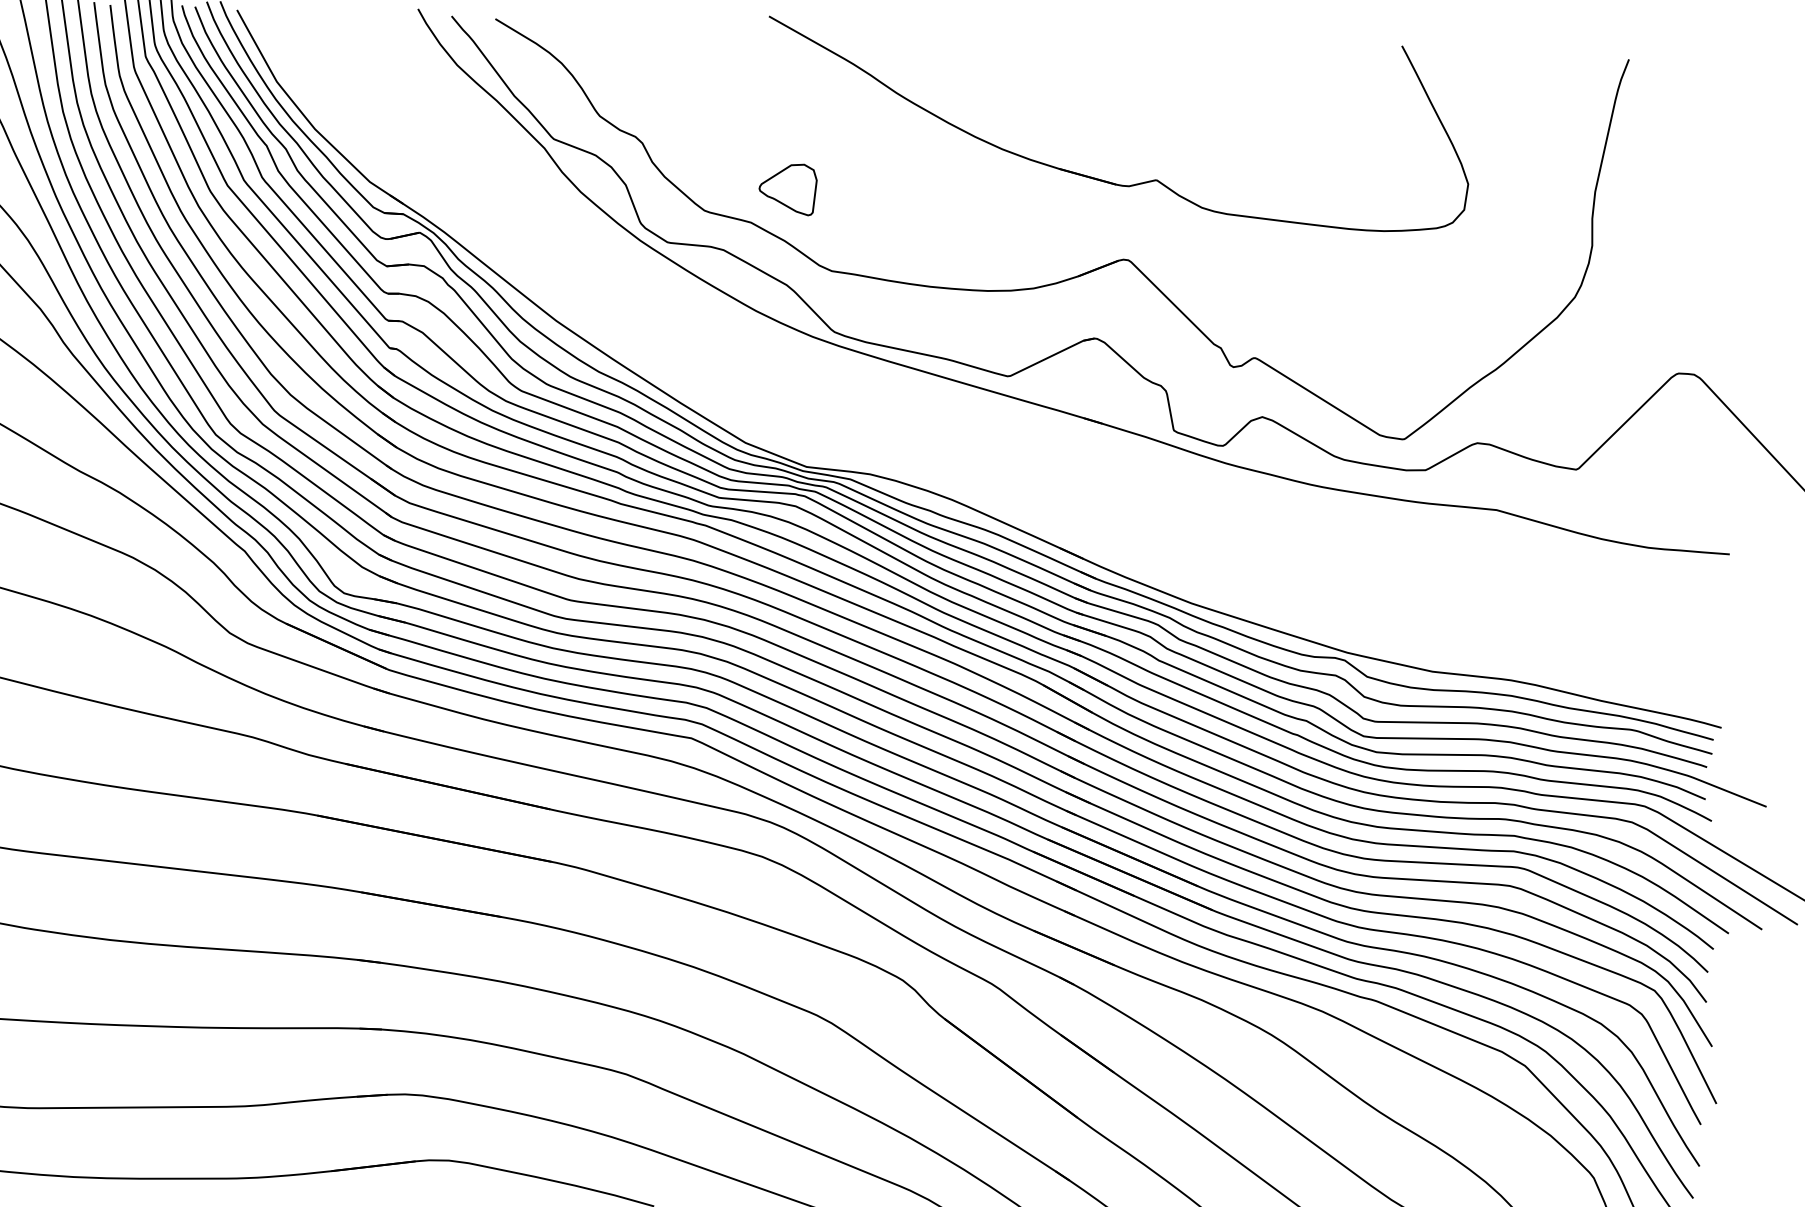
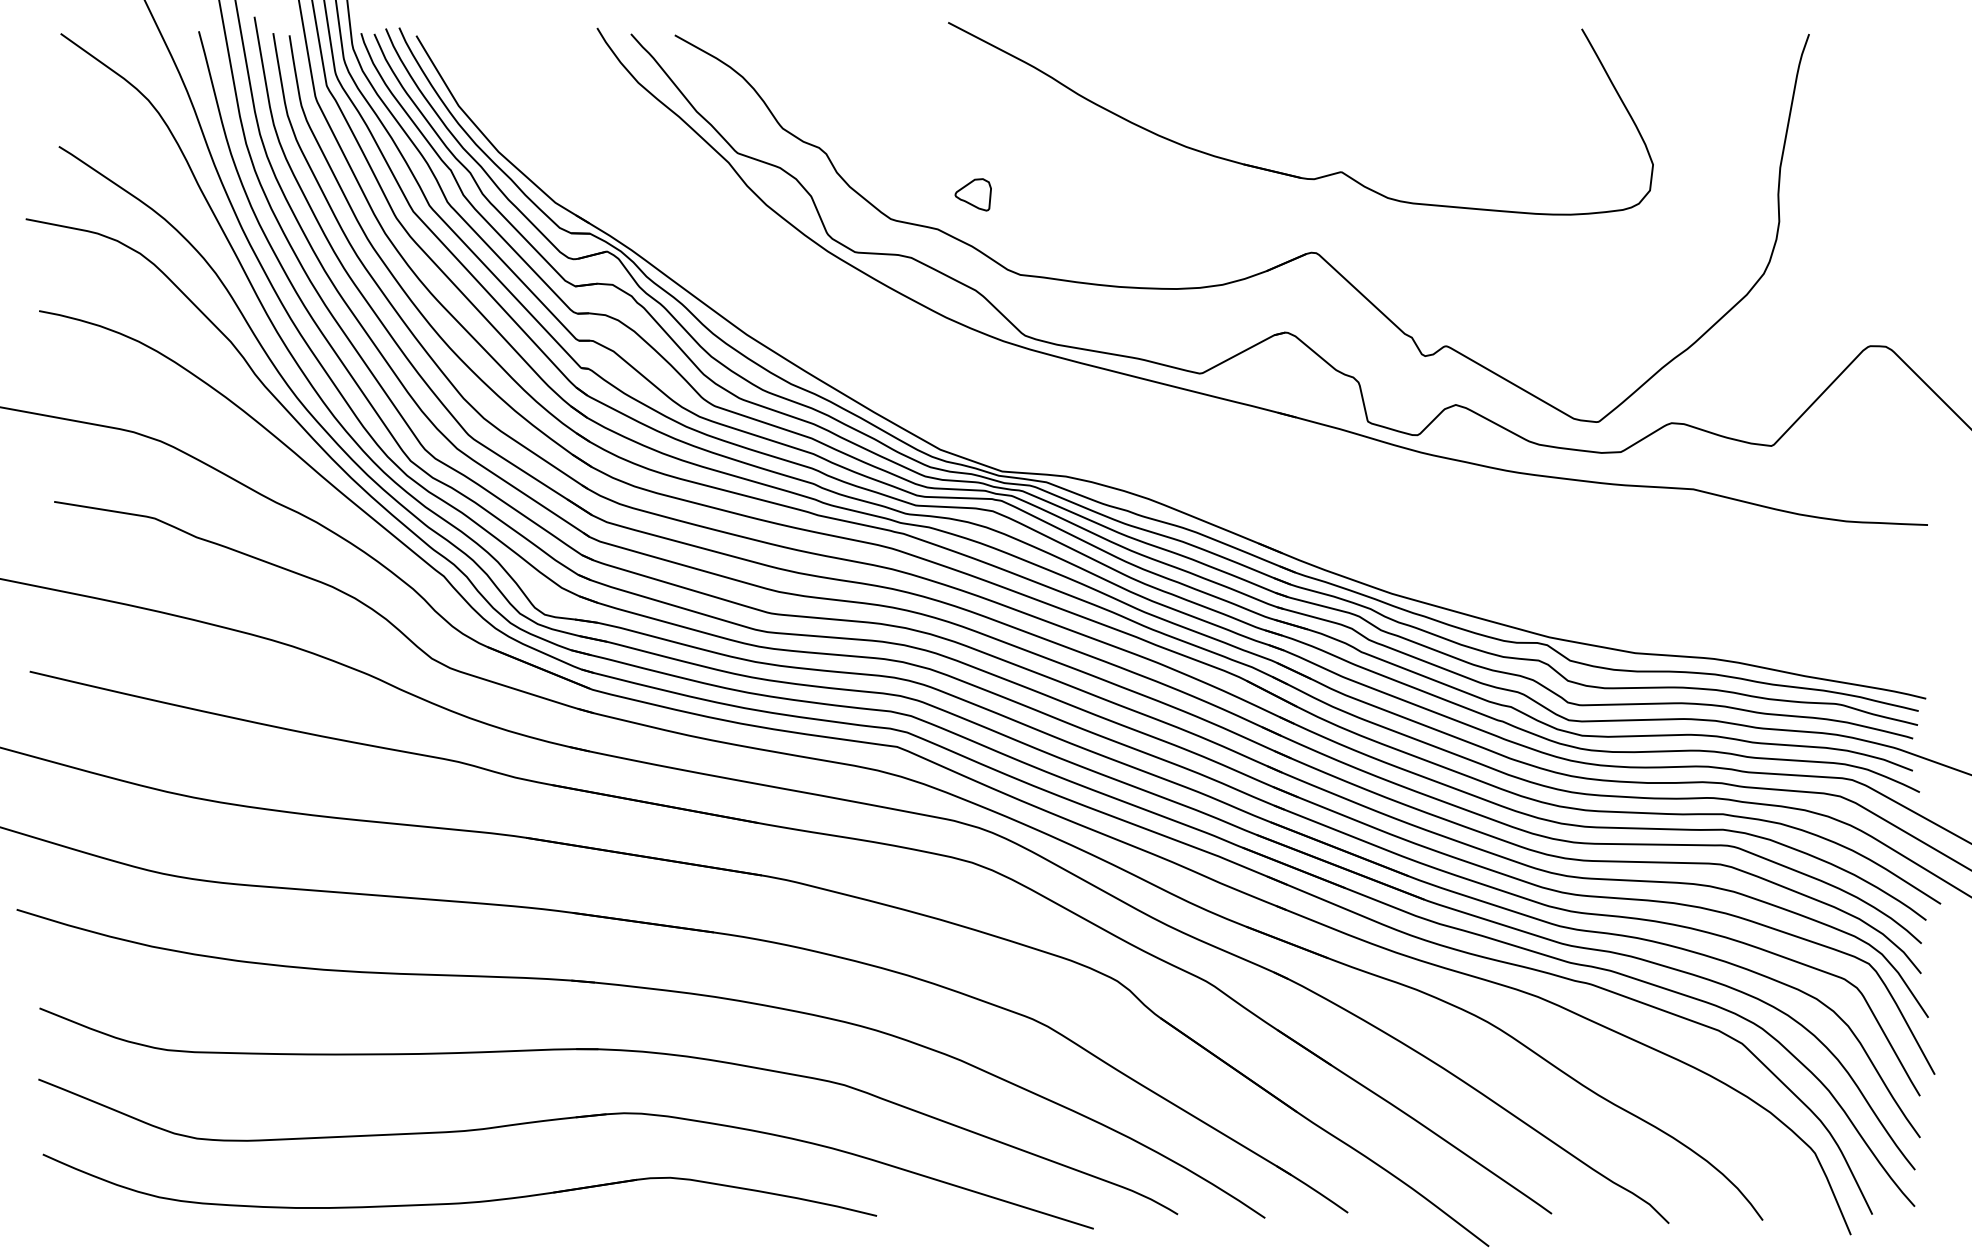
part: (787, 189) -> (972, 194), size x0.62

